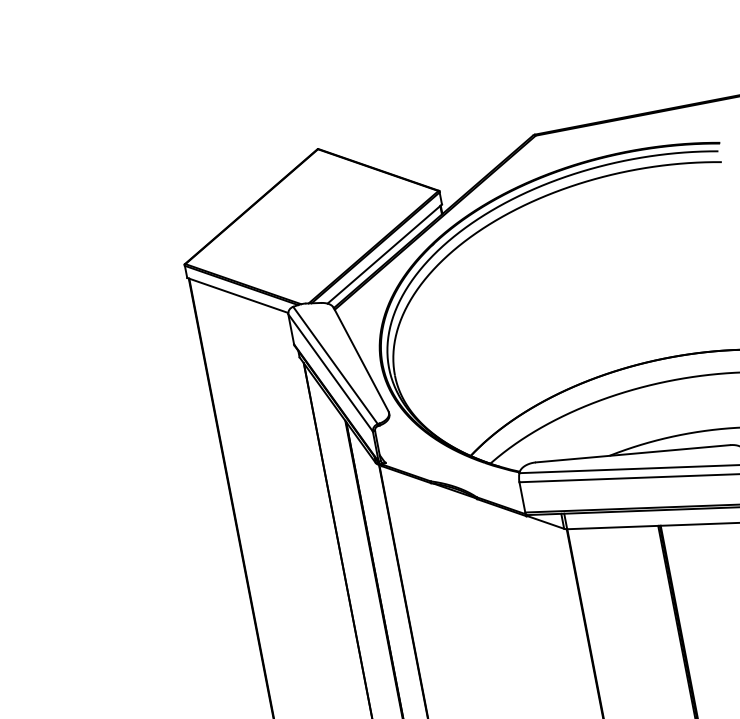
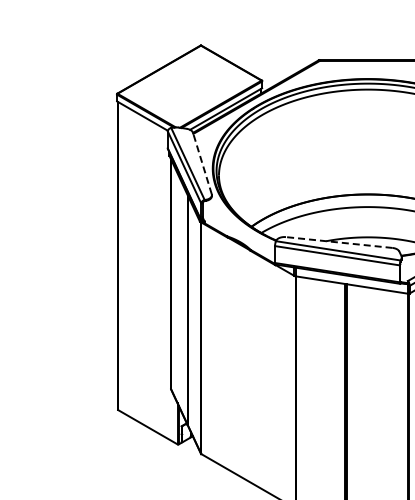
line: (361, 359) -> (202, 163), solid -> dashed
line: (633, 453) -> (339, 242), solid -> dashed

